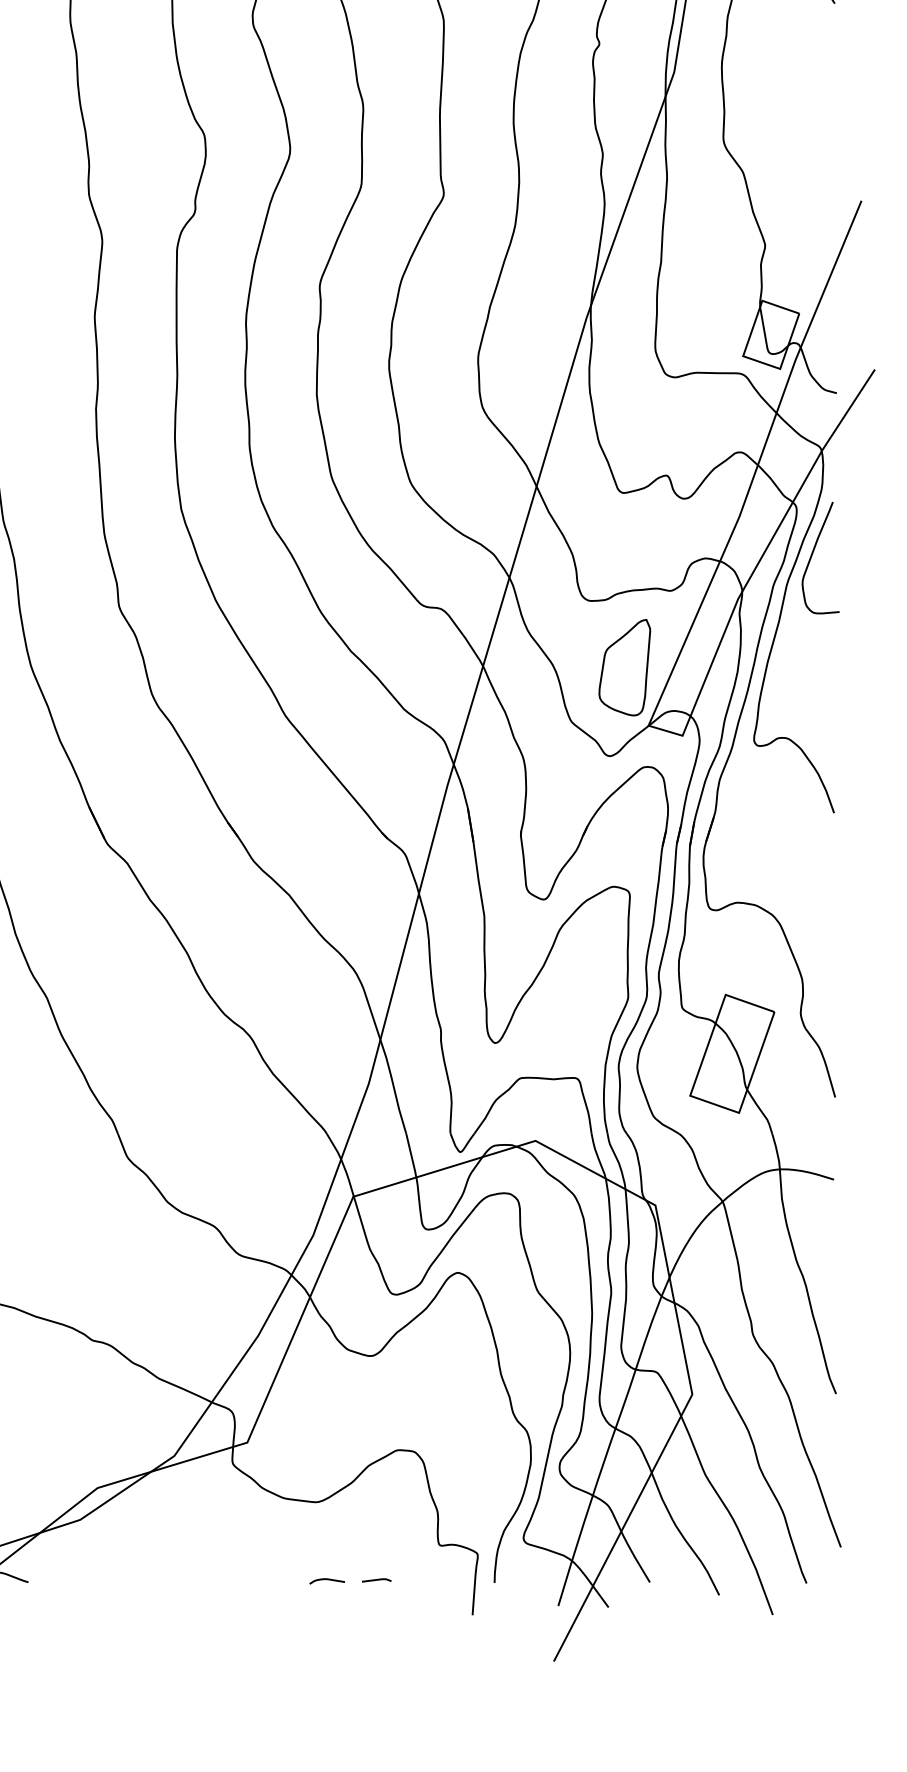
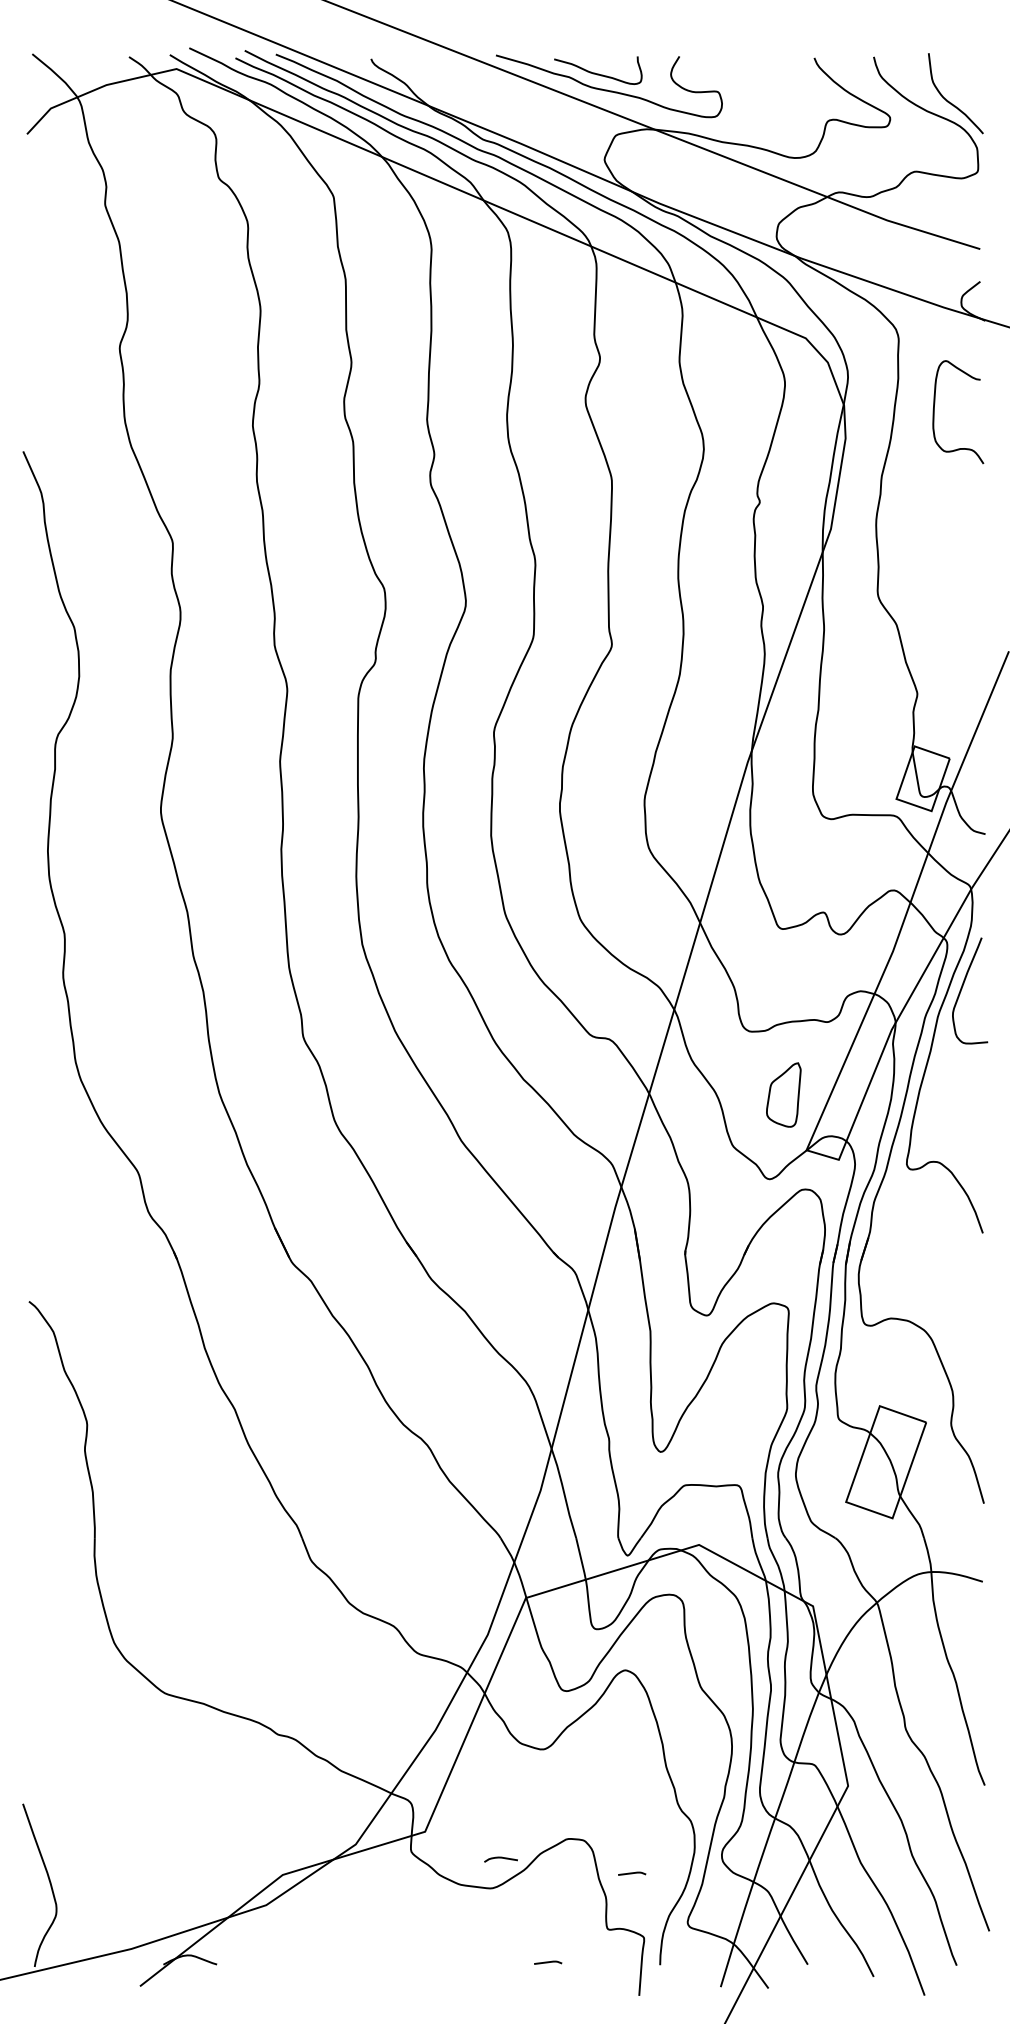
part: (624, 667) -> (783, 1094), size x0.7
line: (465, 1486) -> (632, 1873), added
curve: (326, 1580) -> (500, 1858), moved

